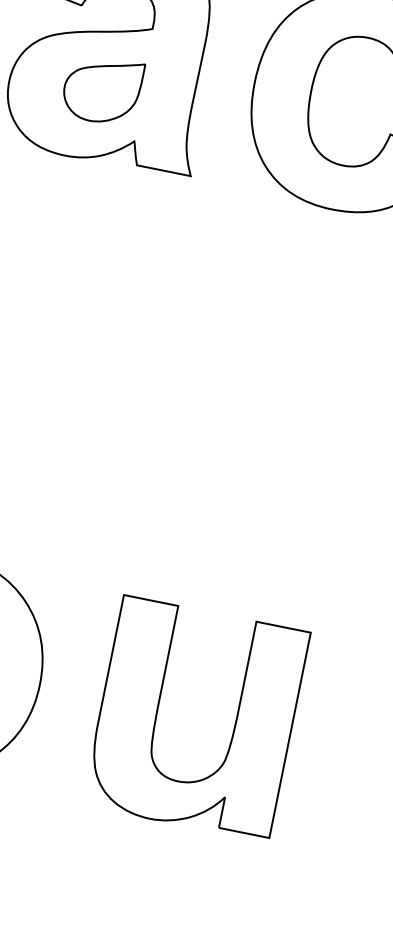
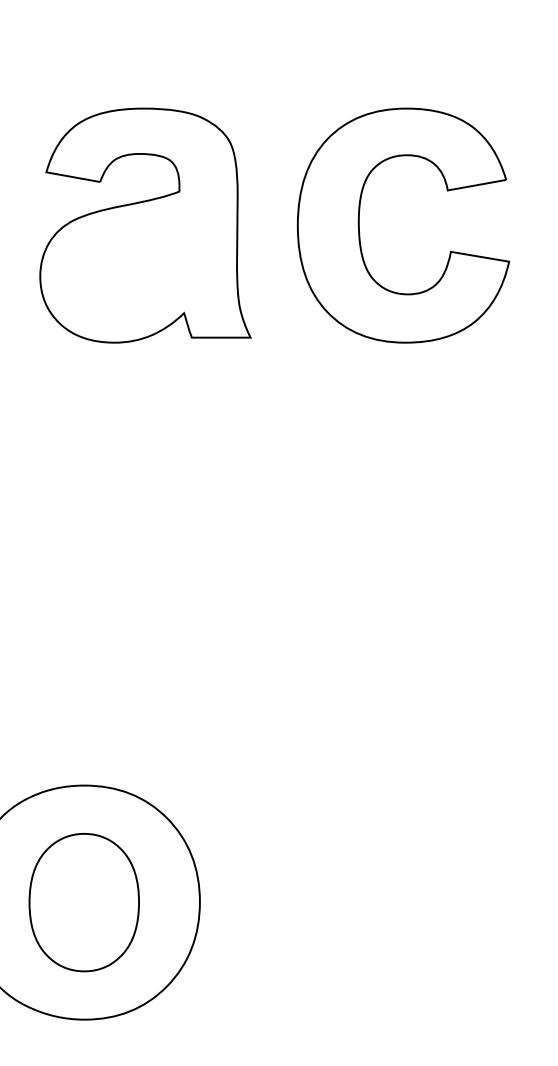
part: (102, 89) -> (139, 265), removed
part: (158, 710) -> (329, 904), removed

